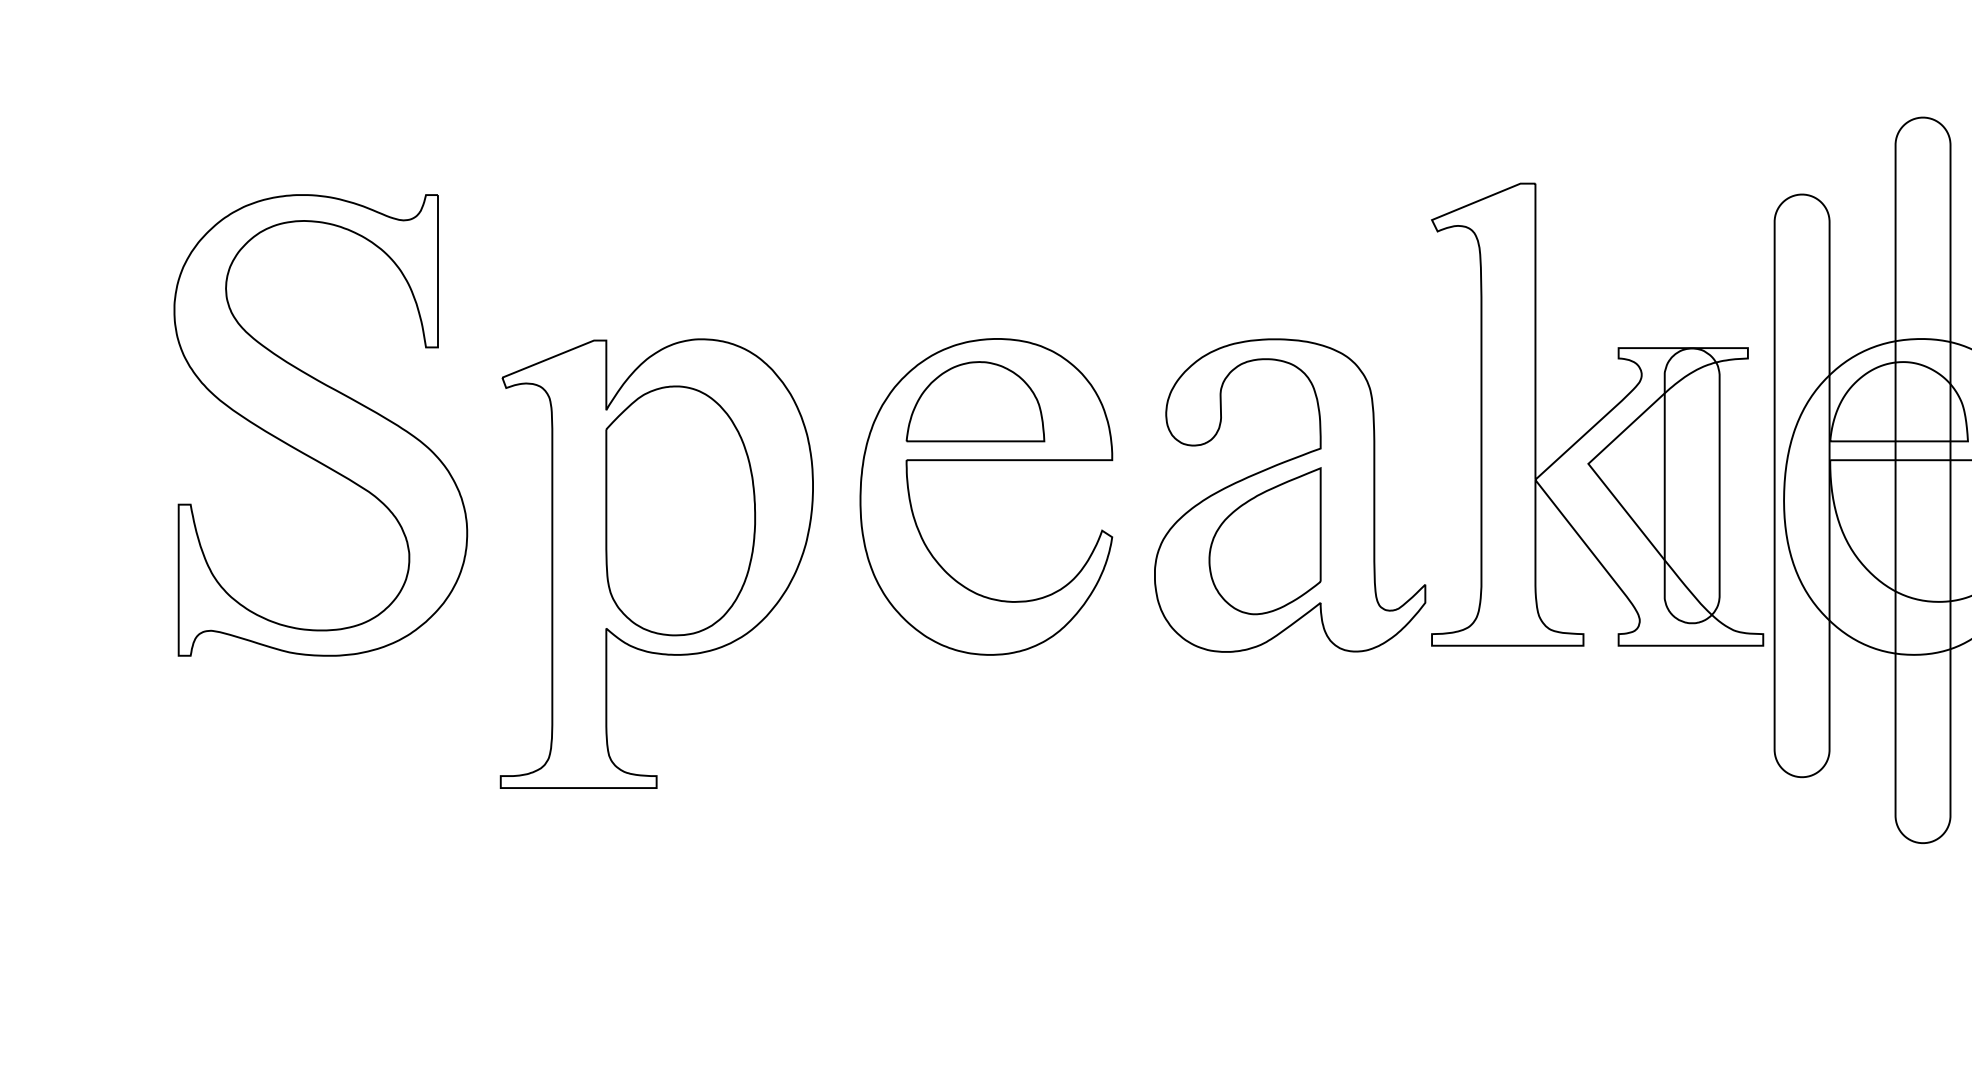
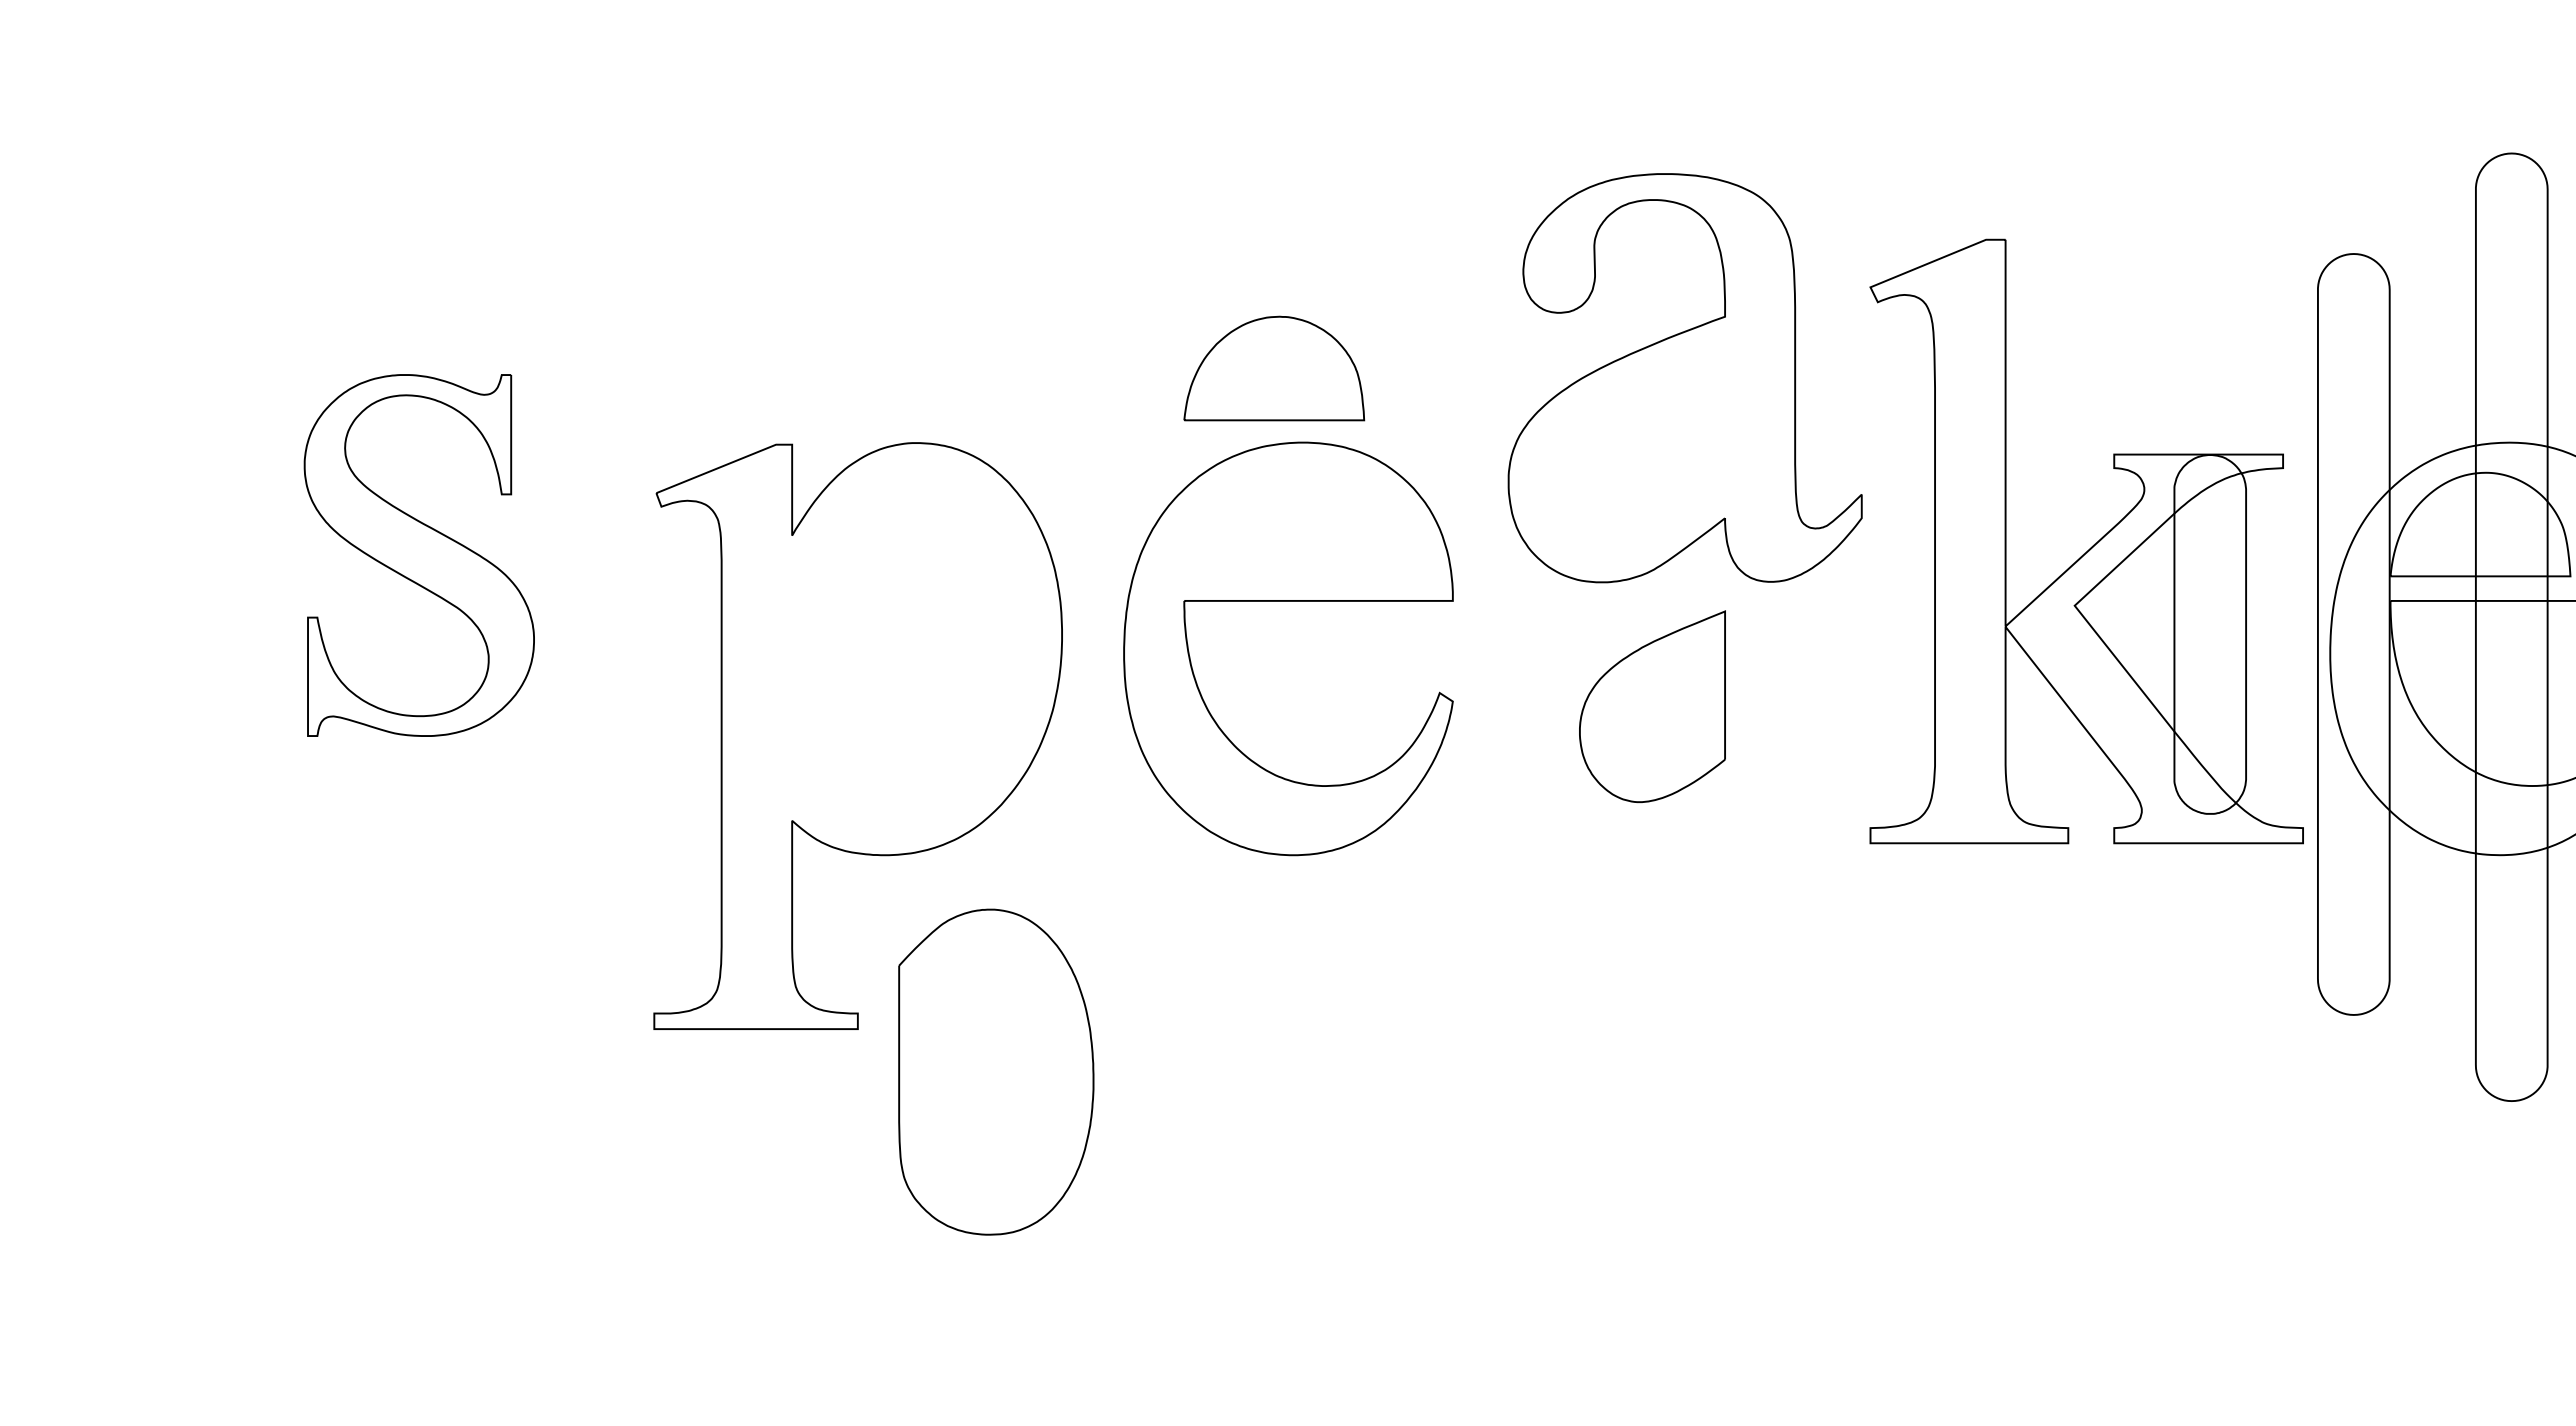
part: (975, 401) -> (1274, 368), moved
part: (320, 425) -> (419, 555), size x0.6
part: (1289, 495) -> (1684, 378), moved
part: (680, 510) -> (996, 1071), moved

